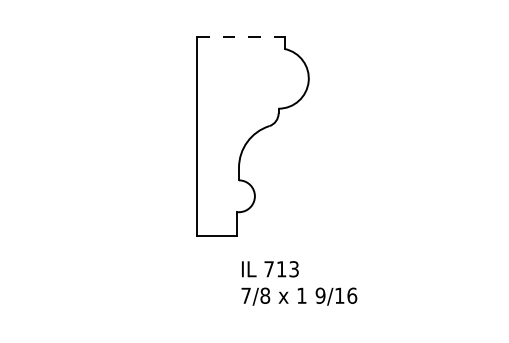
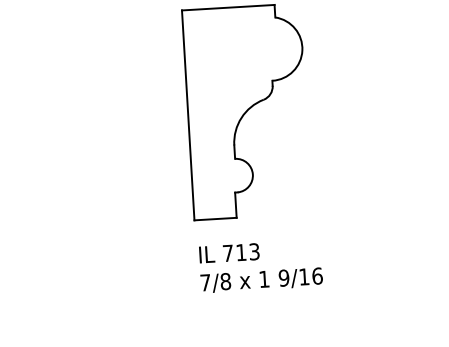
line: (241, 37) -> (228, 8), dashed -> solid
text: (299, 283) -> (261, 266), moved

